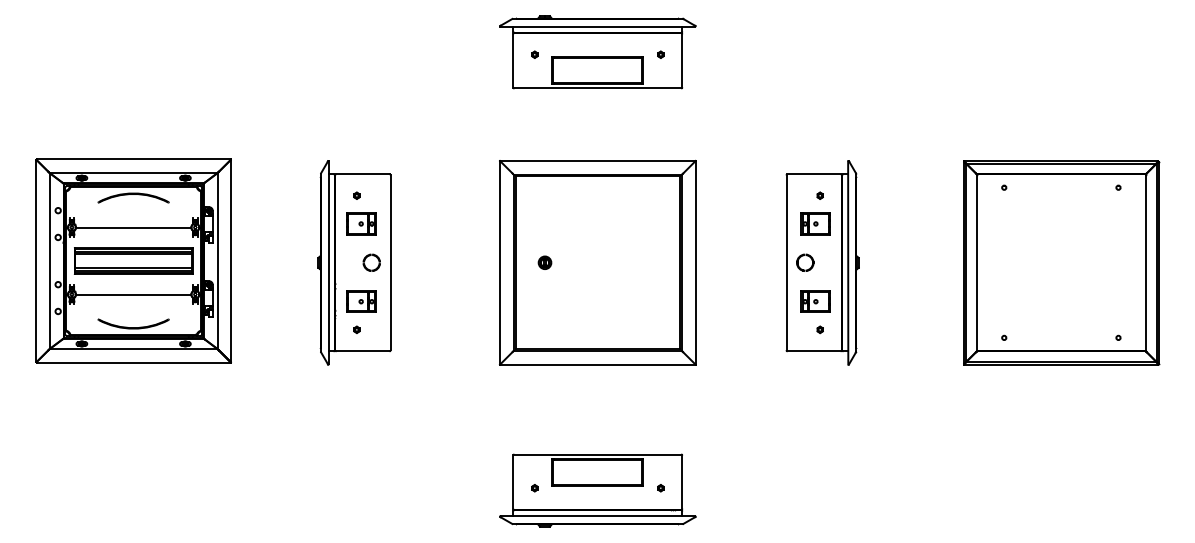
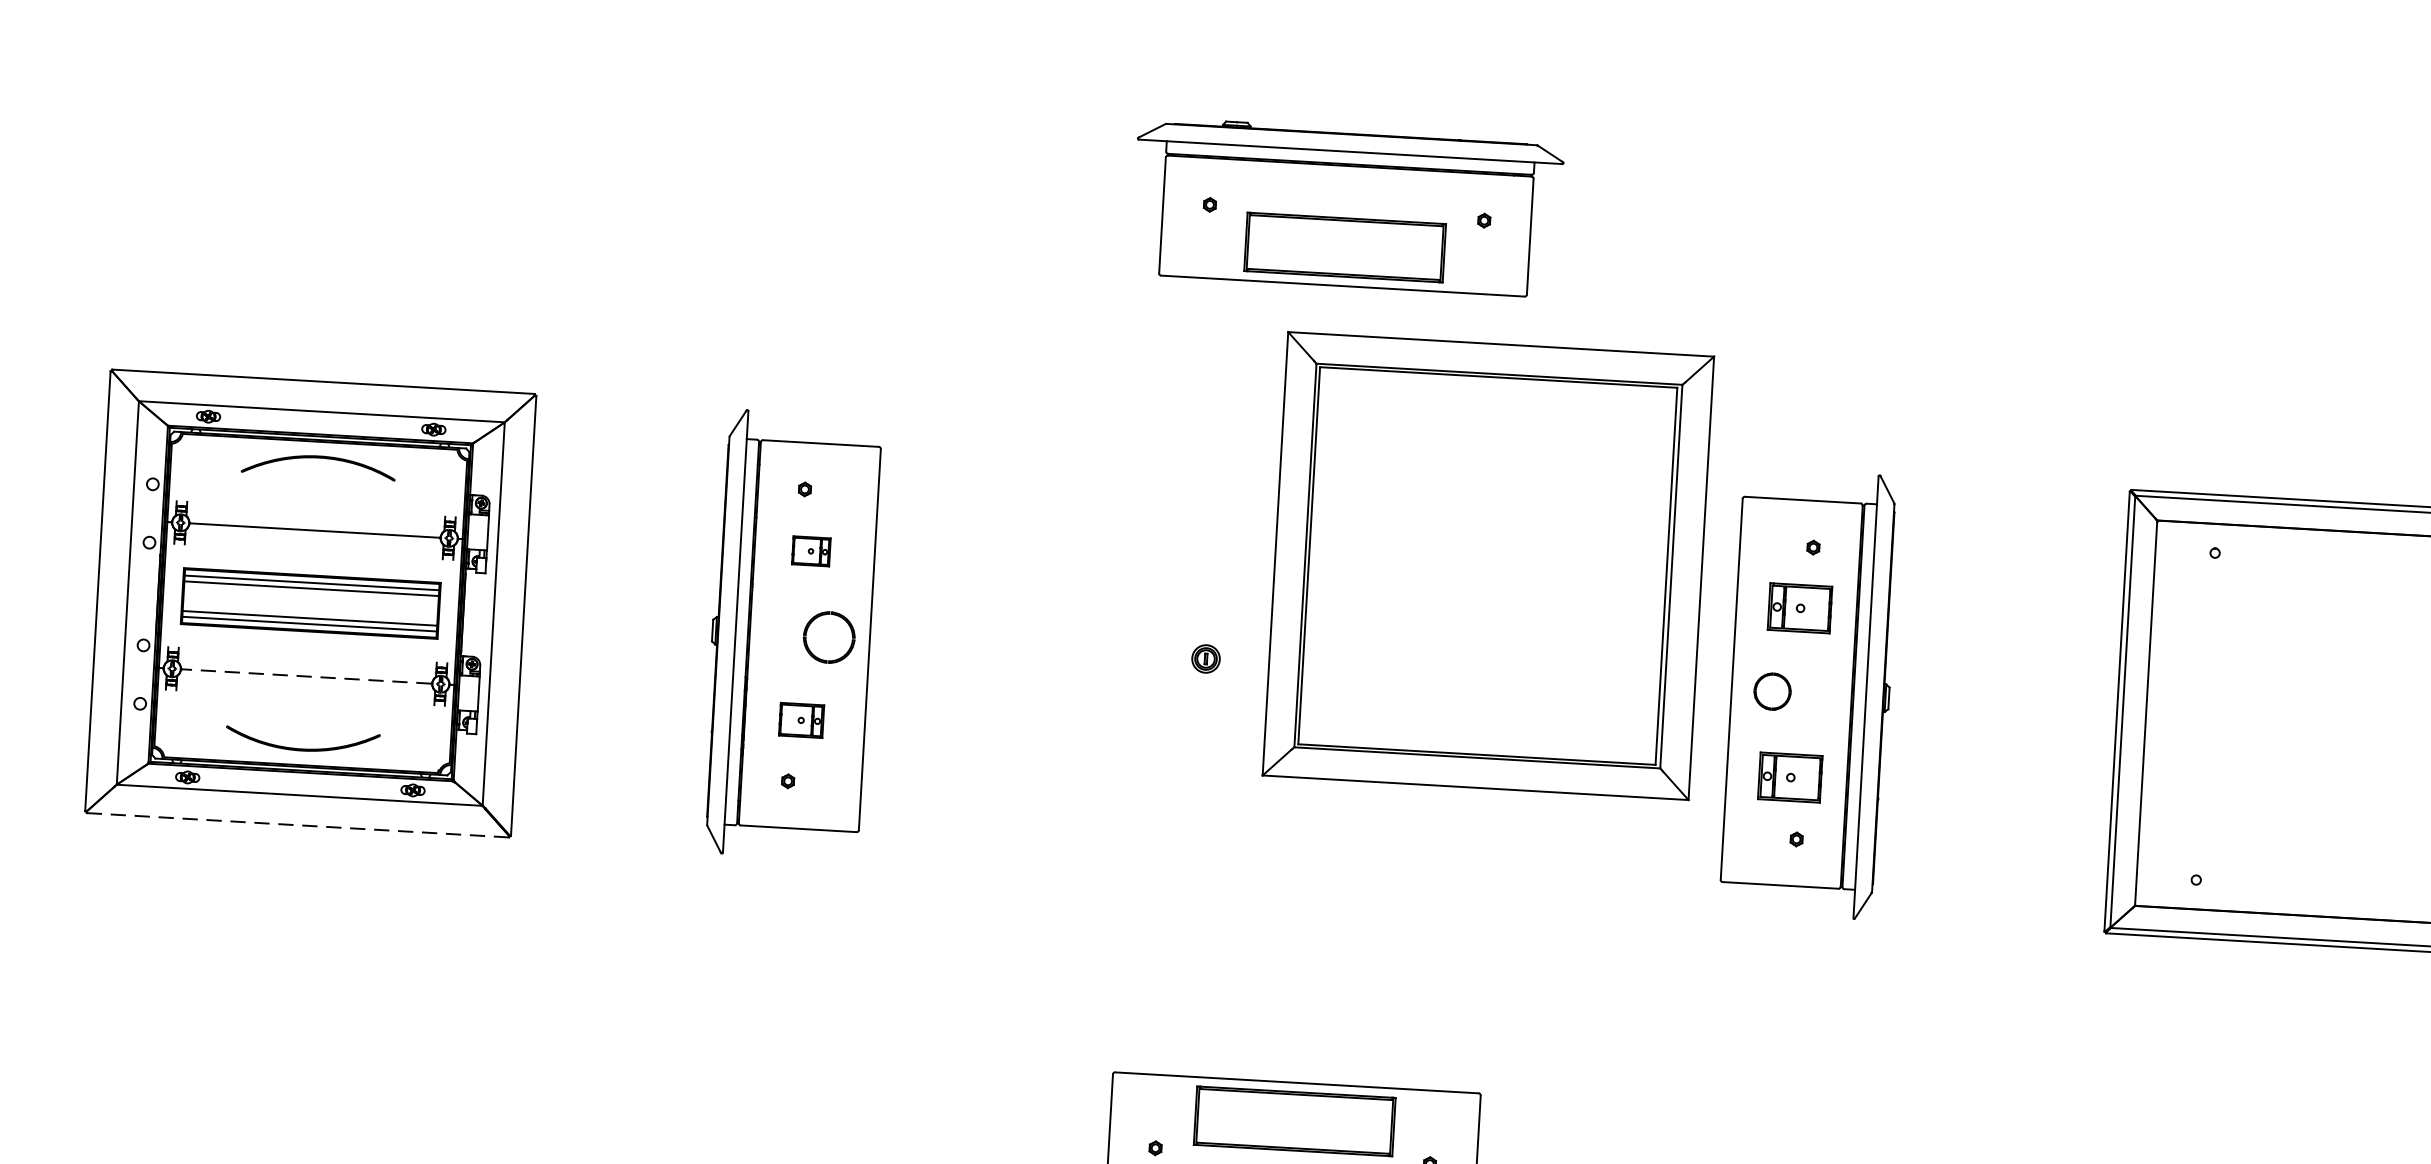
part: (361, 223) -> (811, 550), size x0.6
part: (371, 262) -> (828, 636), size x1.4
part: (597, 262) -> (1487, 565), moved
line: (133, 294) -> (306, 676), solid -> dashed
part: (361, 301) -> (801, 720), size x0.7
line: (134, 362) -> (299, 824), solid -> dashed

